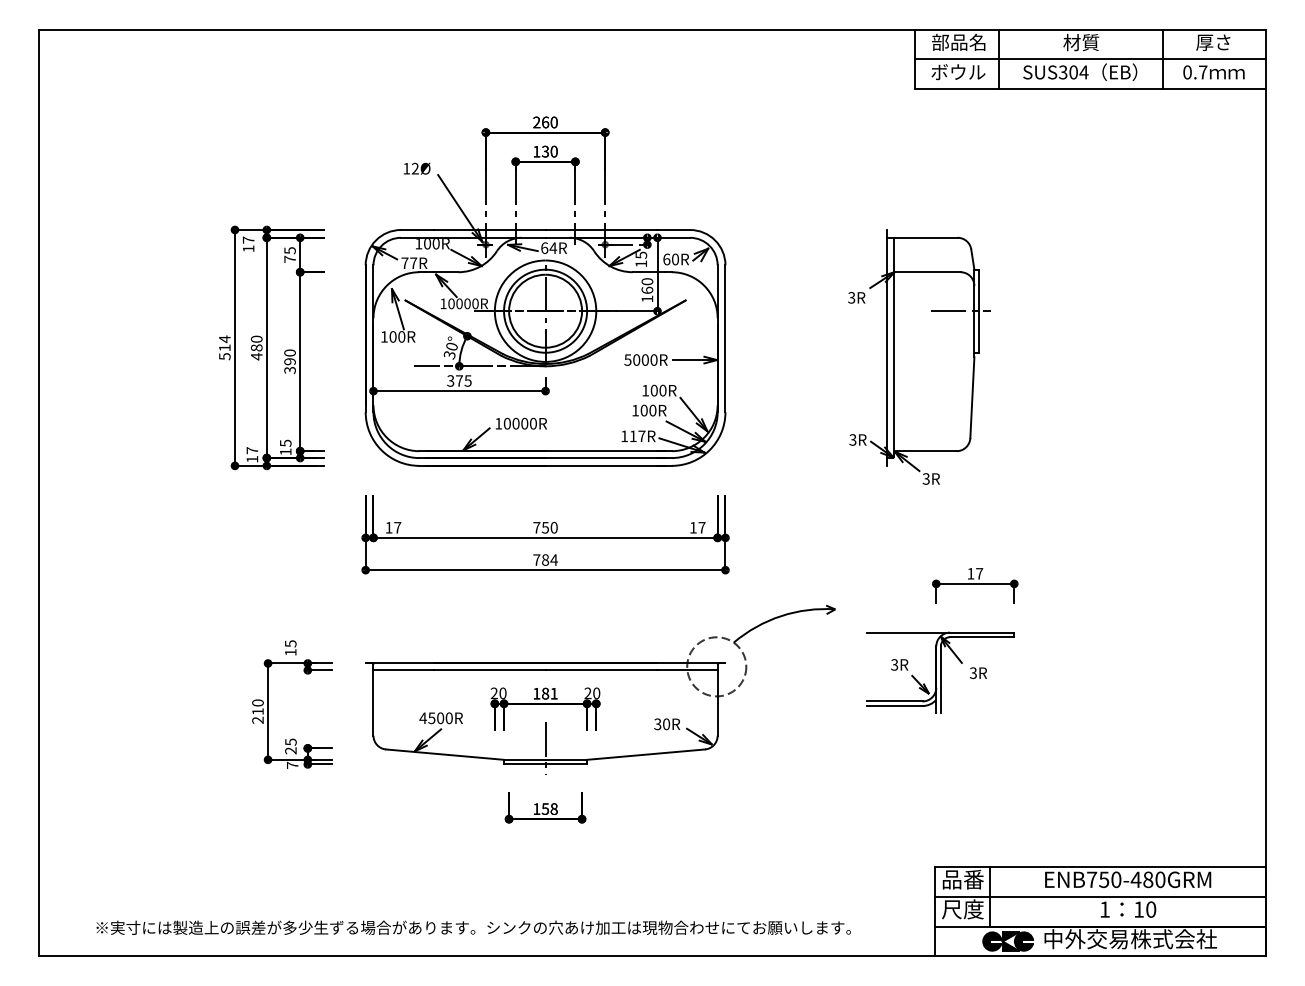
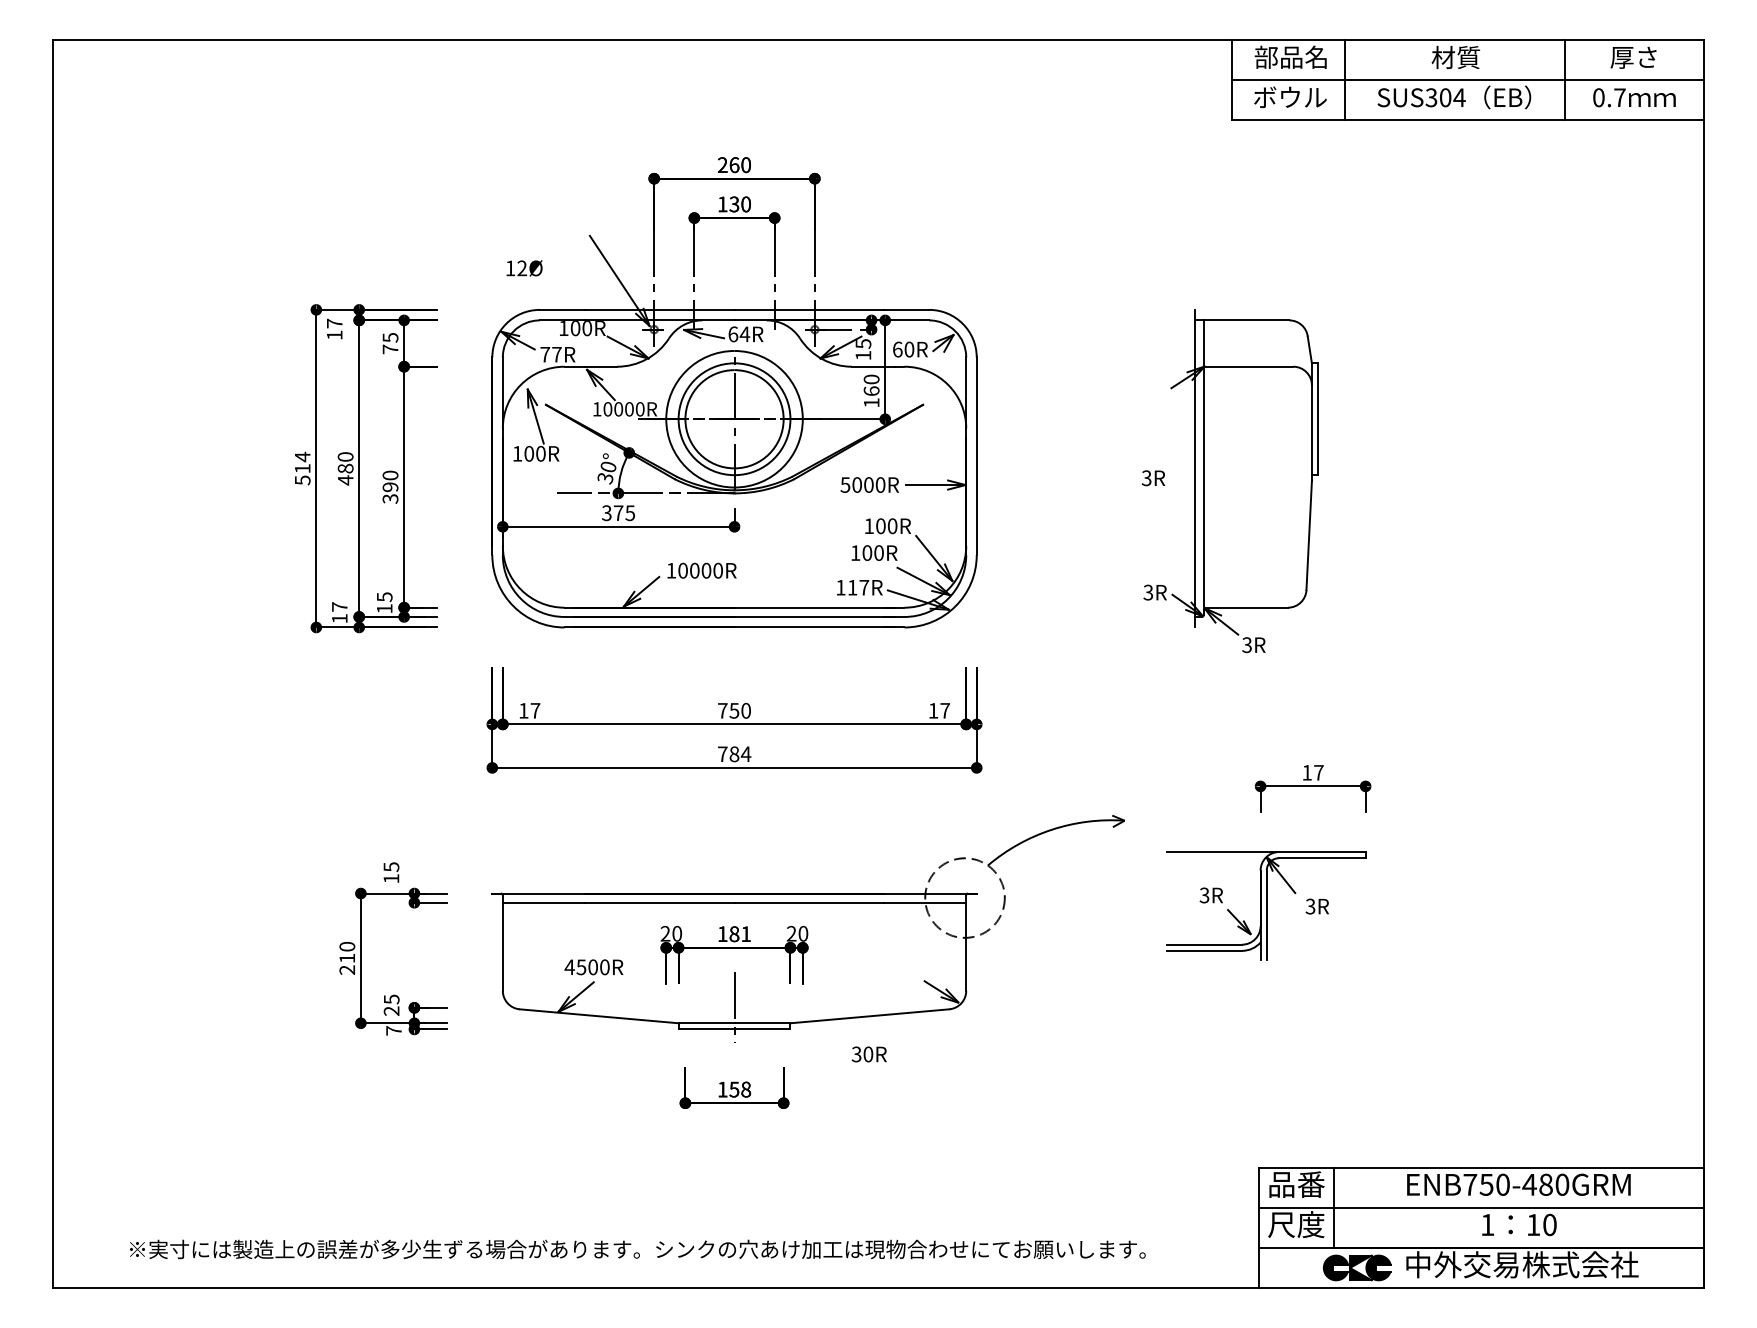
text: (417, 168) -> (524, 268), moved
text: (856, 298) -> (1153, 478), moved
line: (960, 311) -> (1293, 419), removed
text: (666, 724) -> (868, 1054), moved

